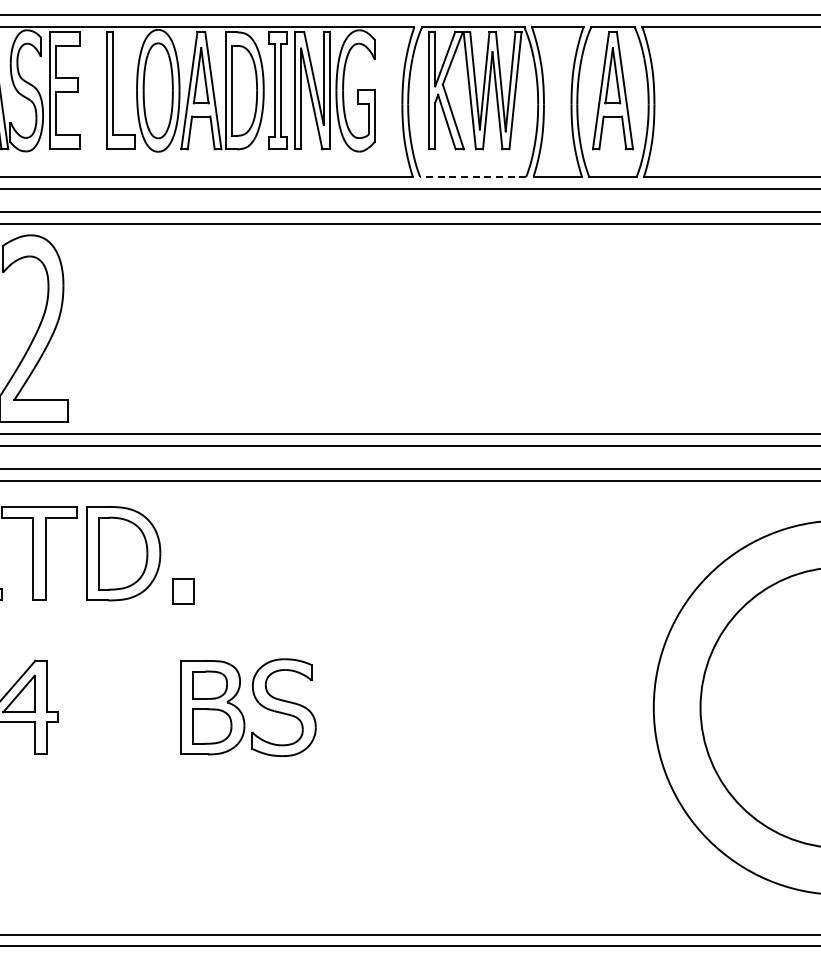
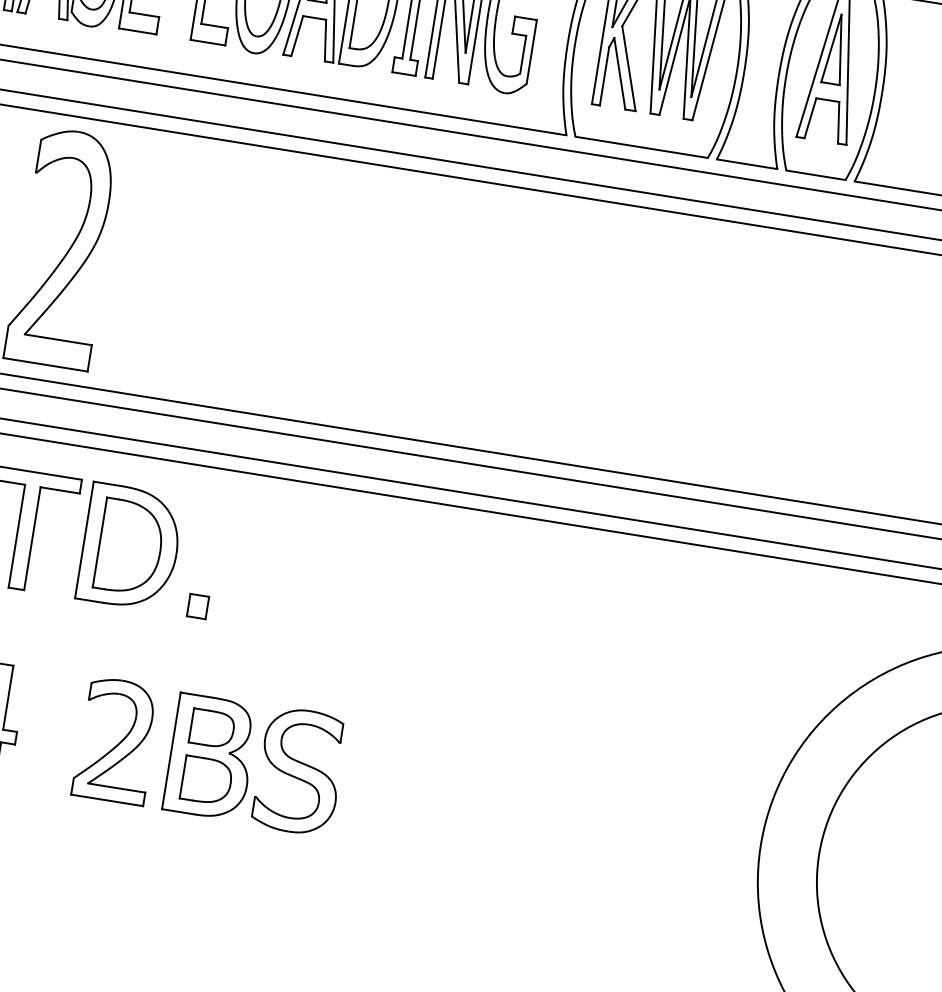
line: (472, 176) -> (640, 146), dashed -> solid
part: (183, 591) -> (197, 606), size x0.71
part: (136, 706) -> (116, 740), added

